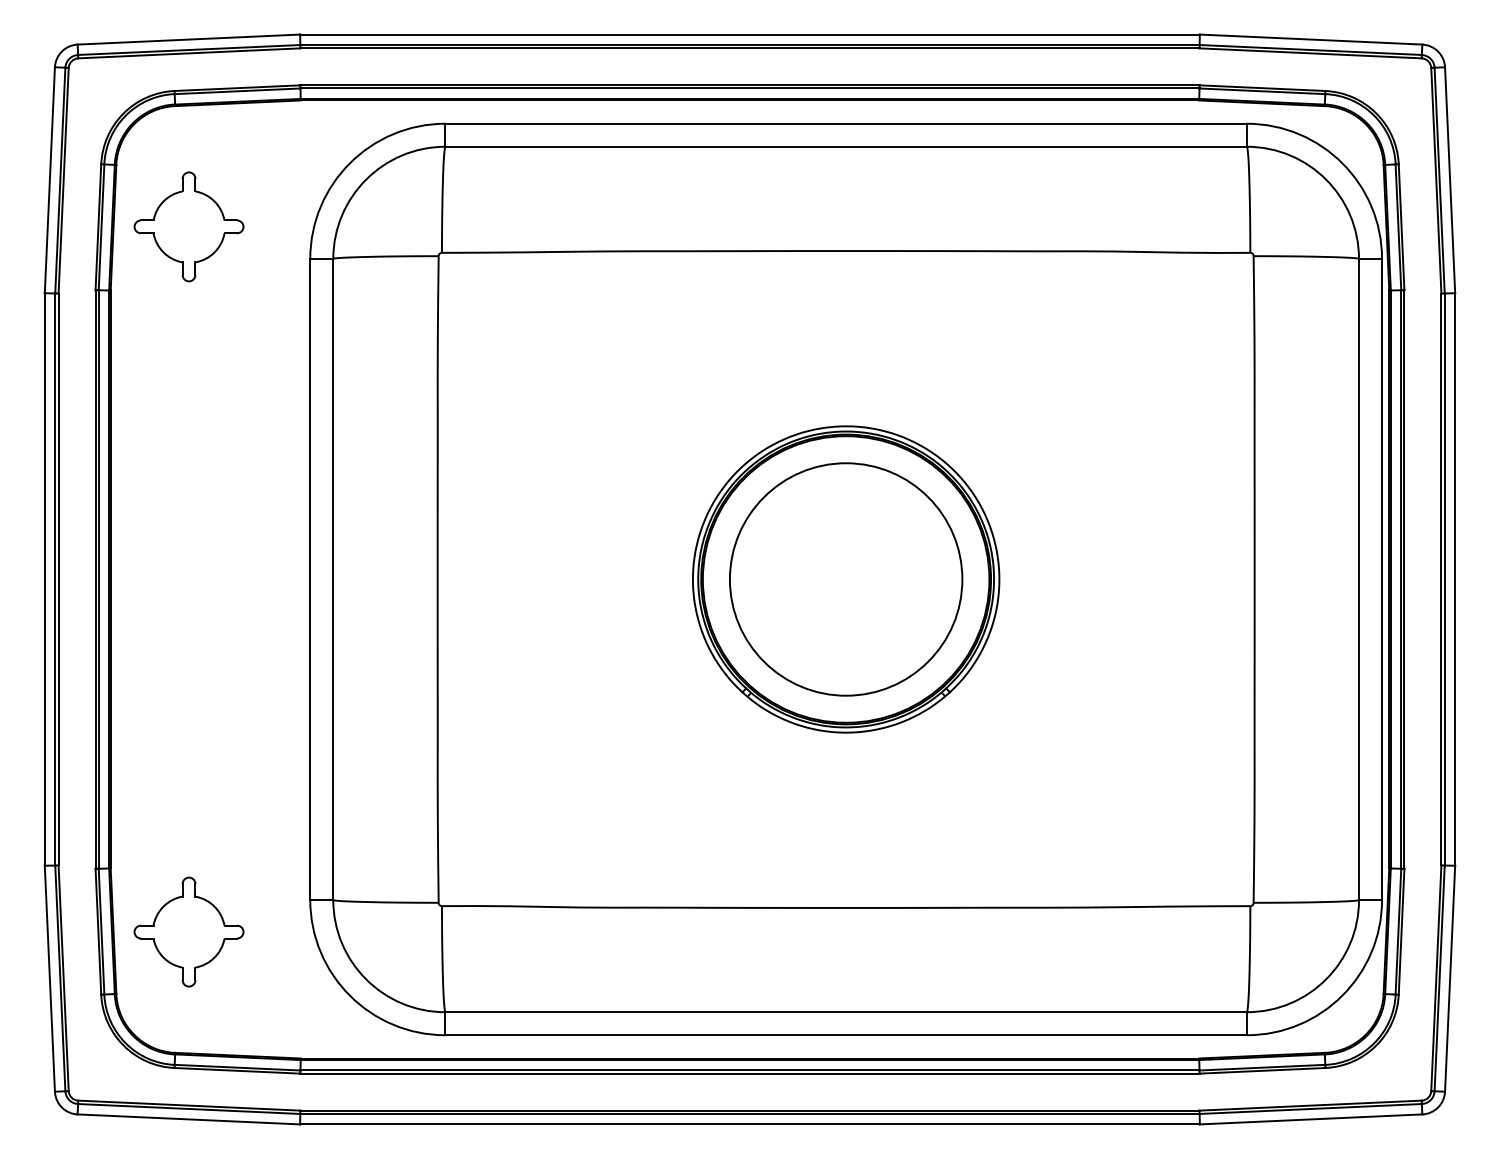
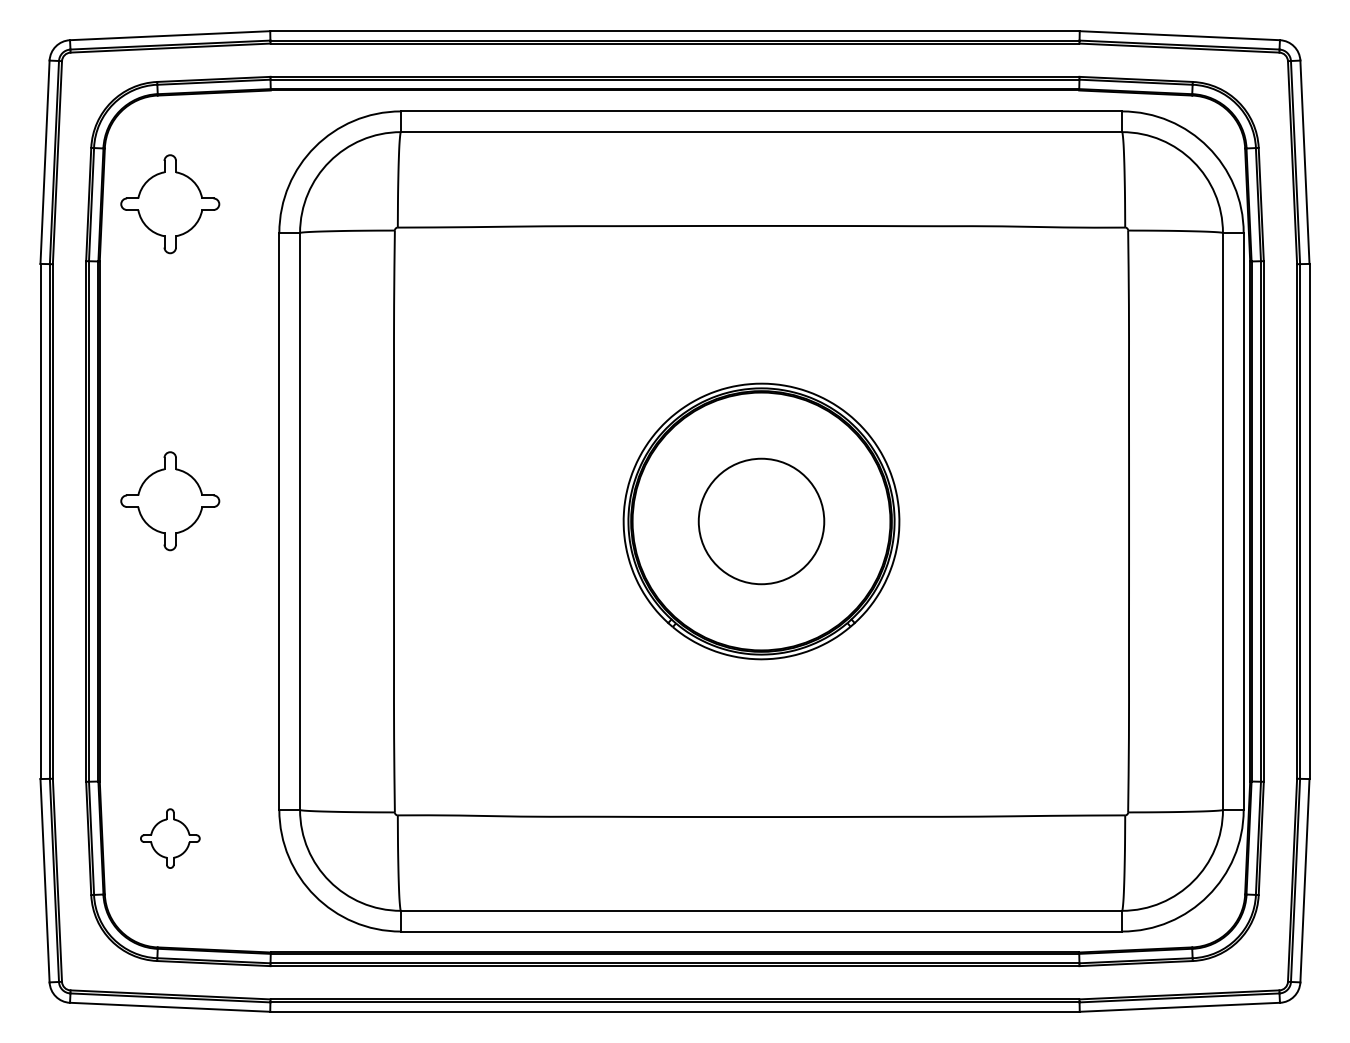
part: (189, 557) -> (170, 501), added
circle: (846, 579) -> (761, 521), size x0.6
part: (189, 931) -> (170, 838), size x0.6

